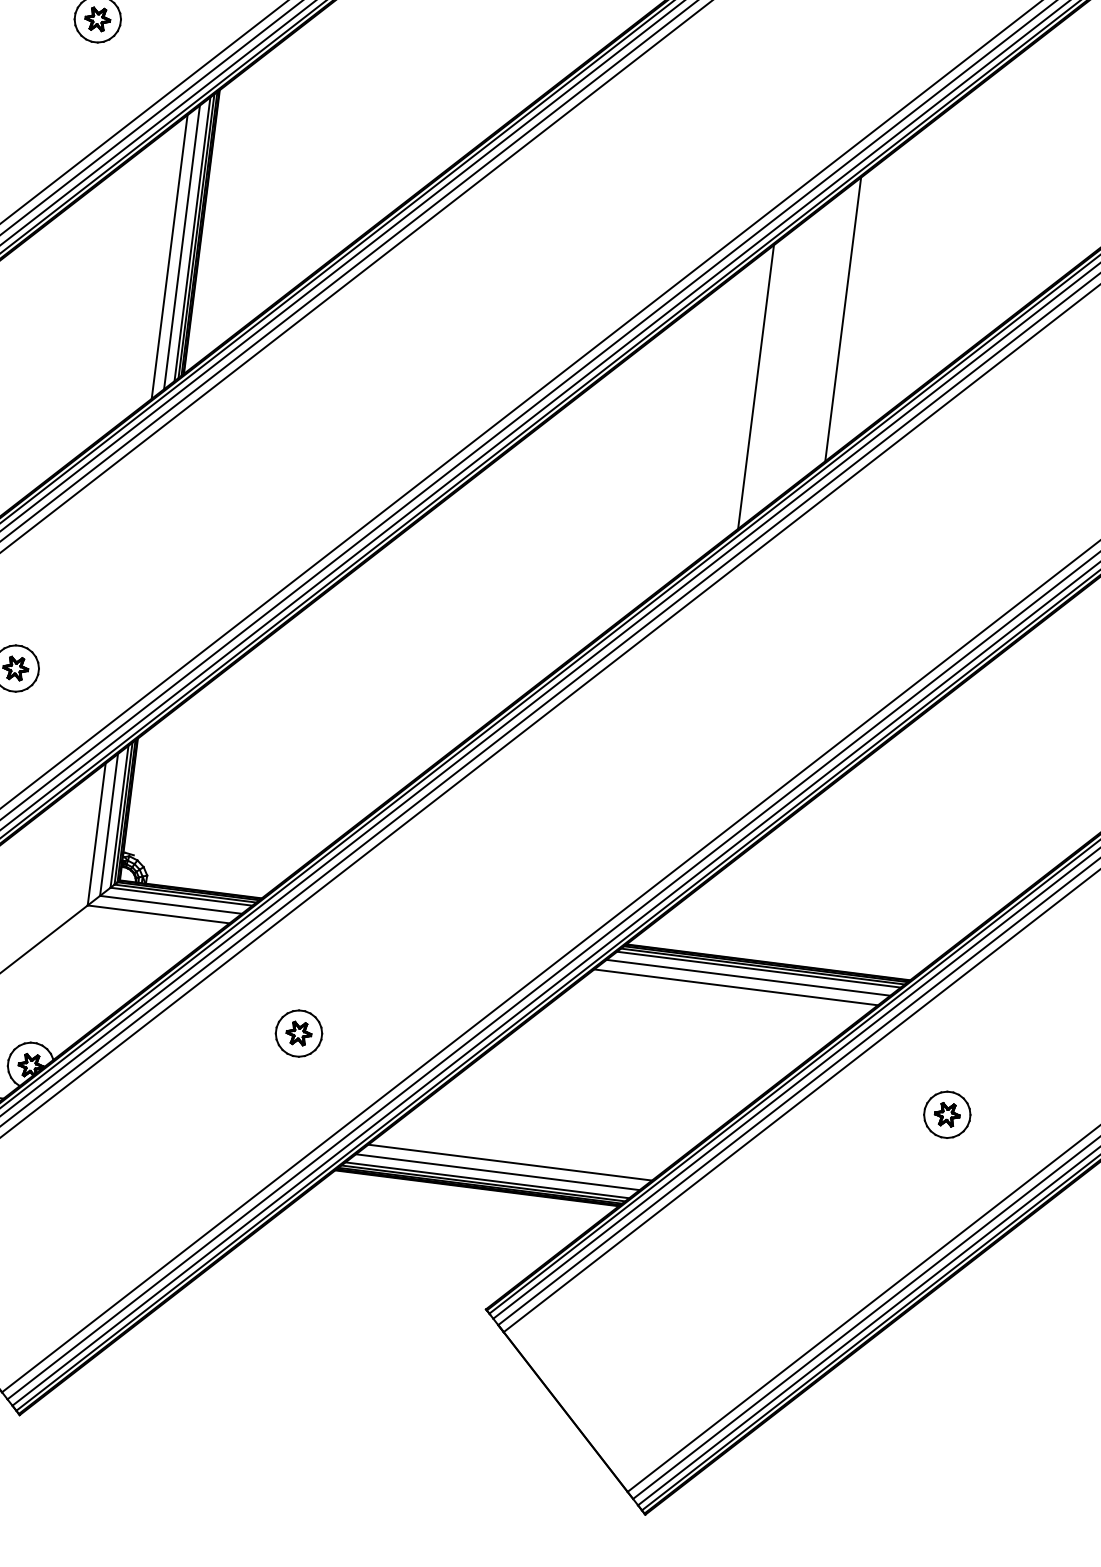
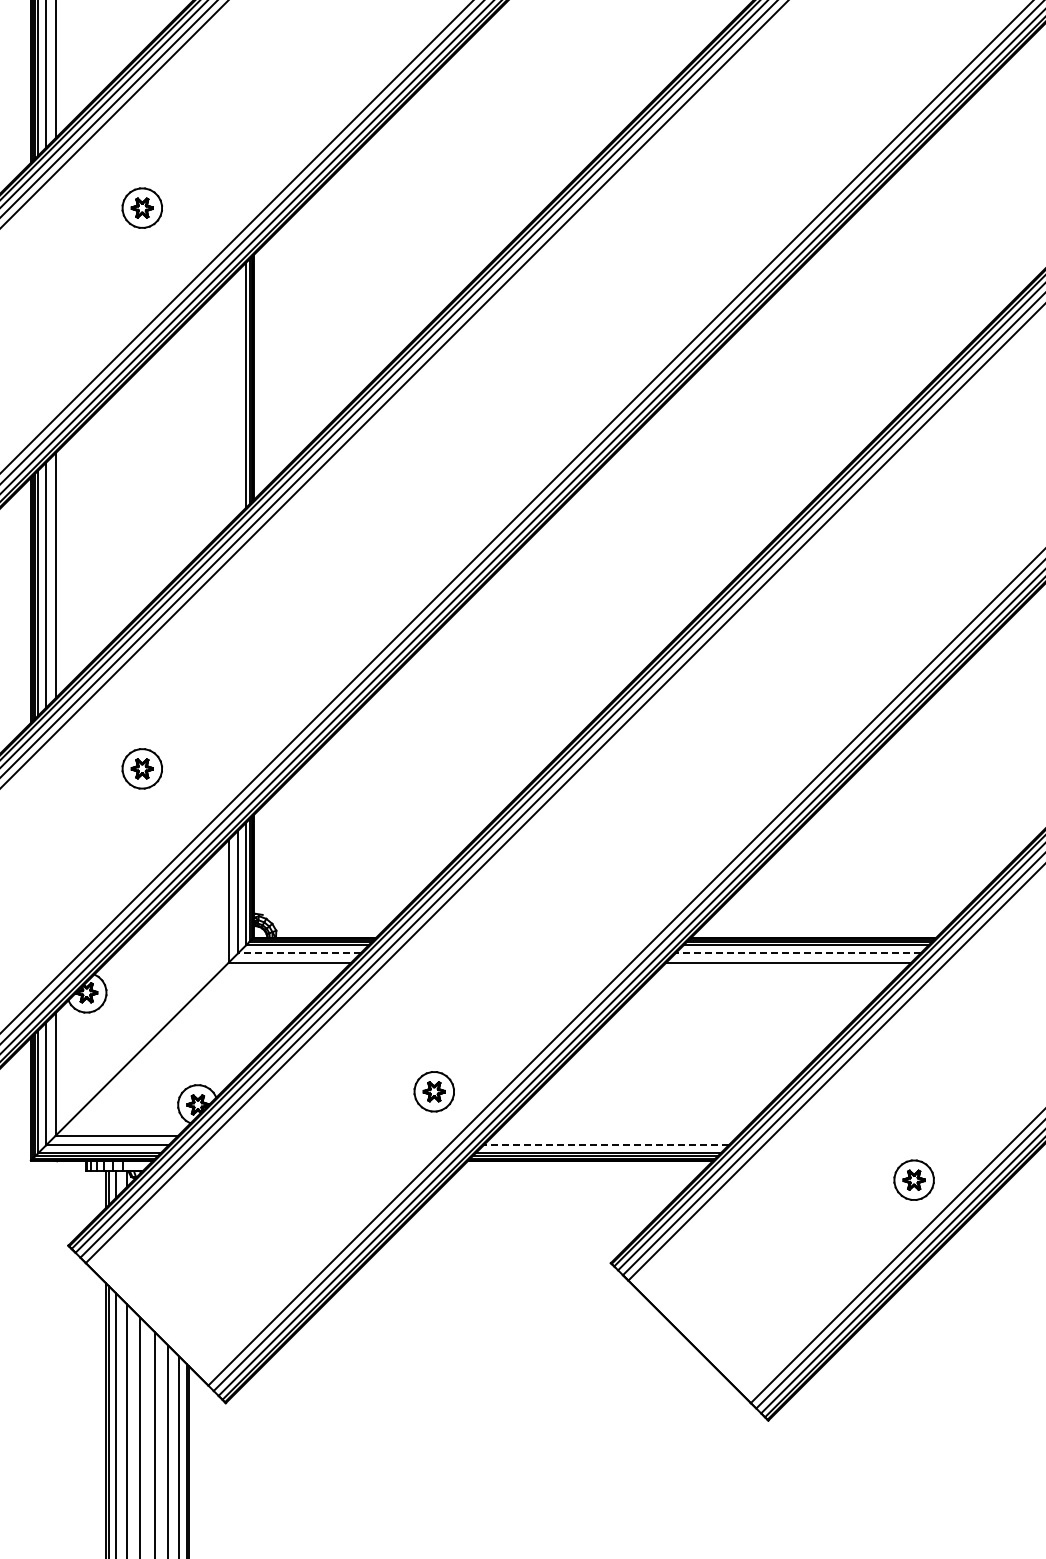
line: (182, 246) -> (238, 392), removed
line: (169, 256) -> (228, 402), removed
line: (843, 318) -> (808, 382), removed
line: (756, 386) -> (741, 449), removed
line: (170, 905) -> (299, 953), solid -> dashed
line: (748, 978) -> (798, 953), solid -> dashed
part: (298, 1033) -> (433, 1091), moved
part: (946, 1113) -> (913, 1179), moved
line: (510, 1162) -> (615, 1135), removed
line: (498, 1172) -> (606, 1145), solid -> dashed

